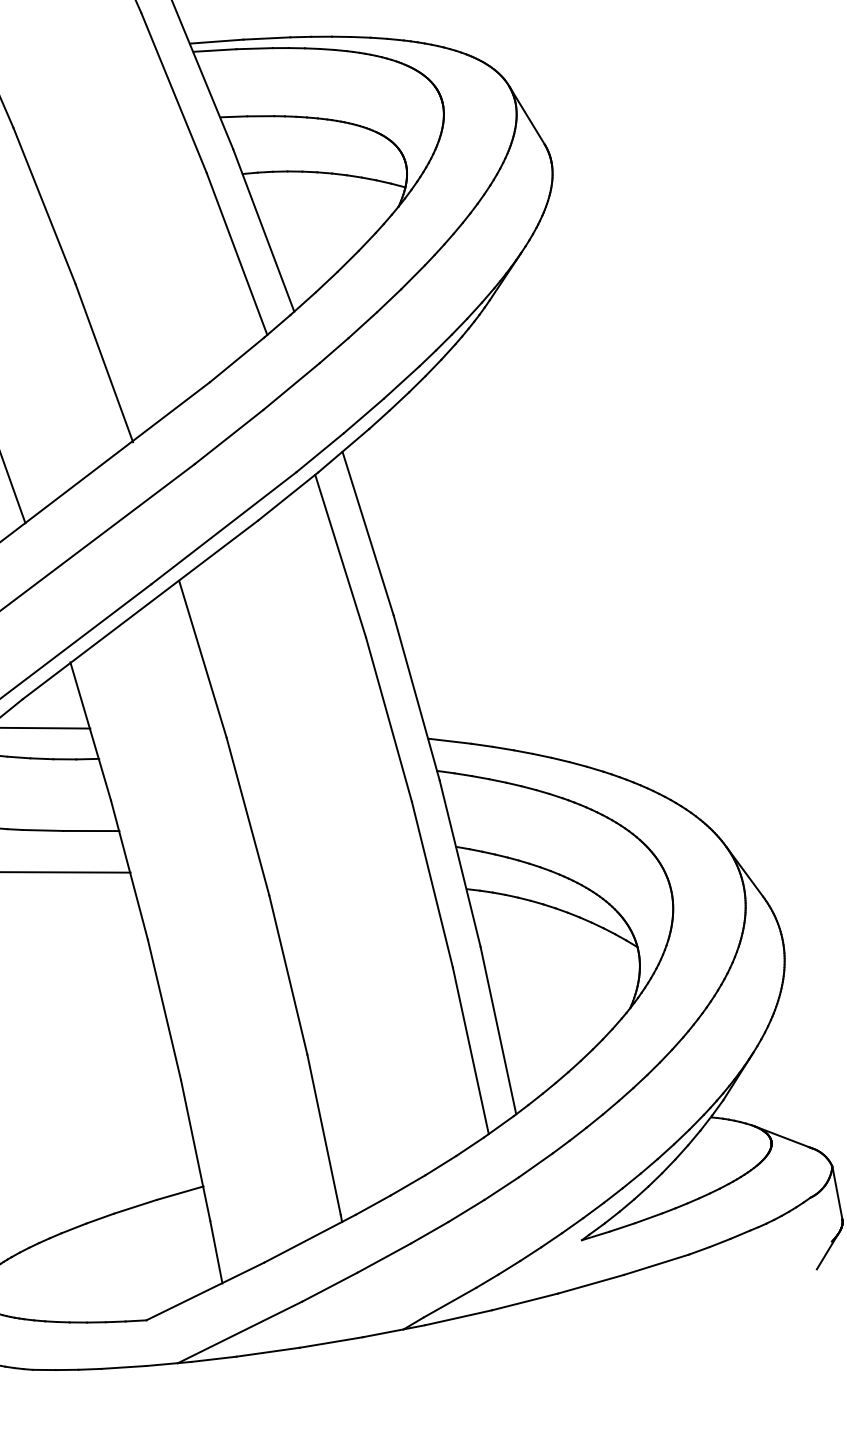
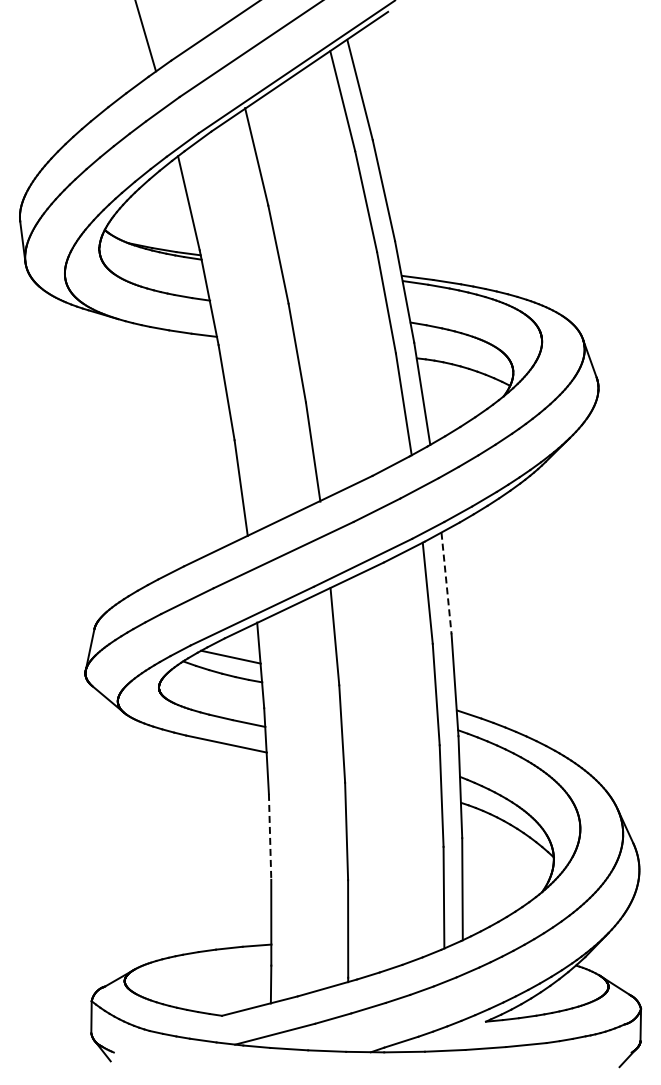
line: (368, 535) -> (446, 584), solid -> dashed
line: (165, 1009) -> (270, 836), solid -> dashed

